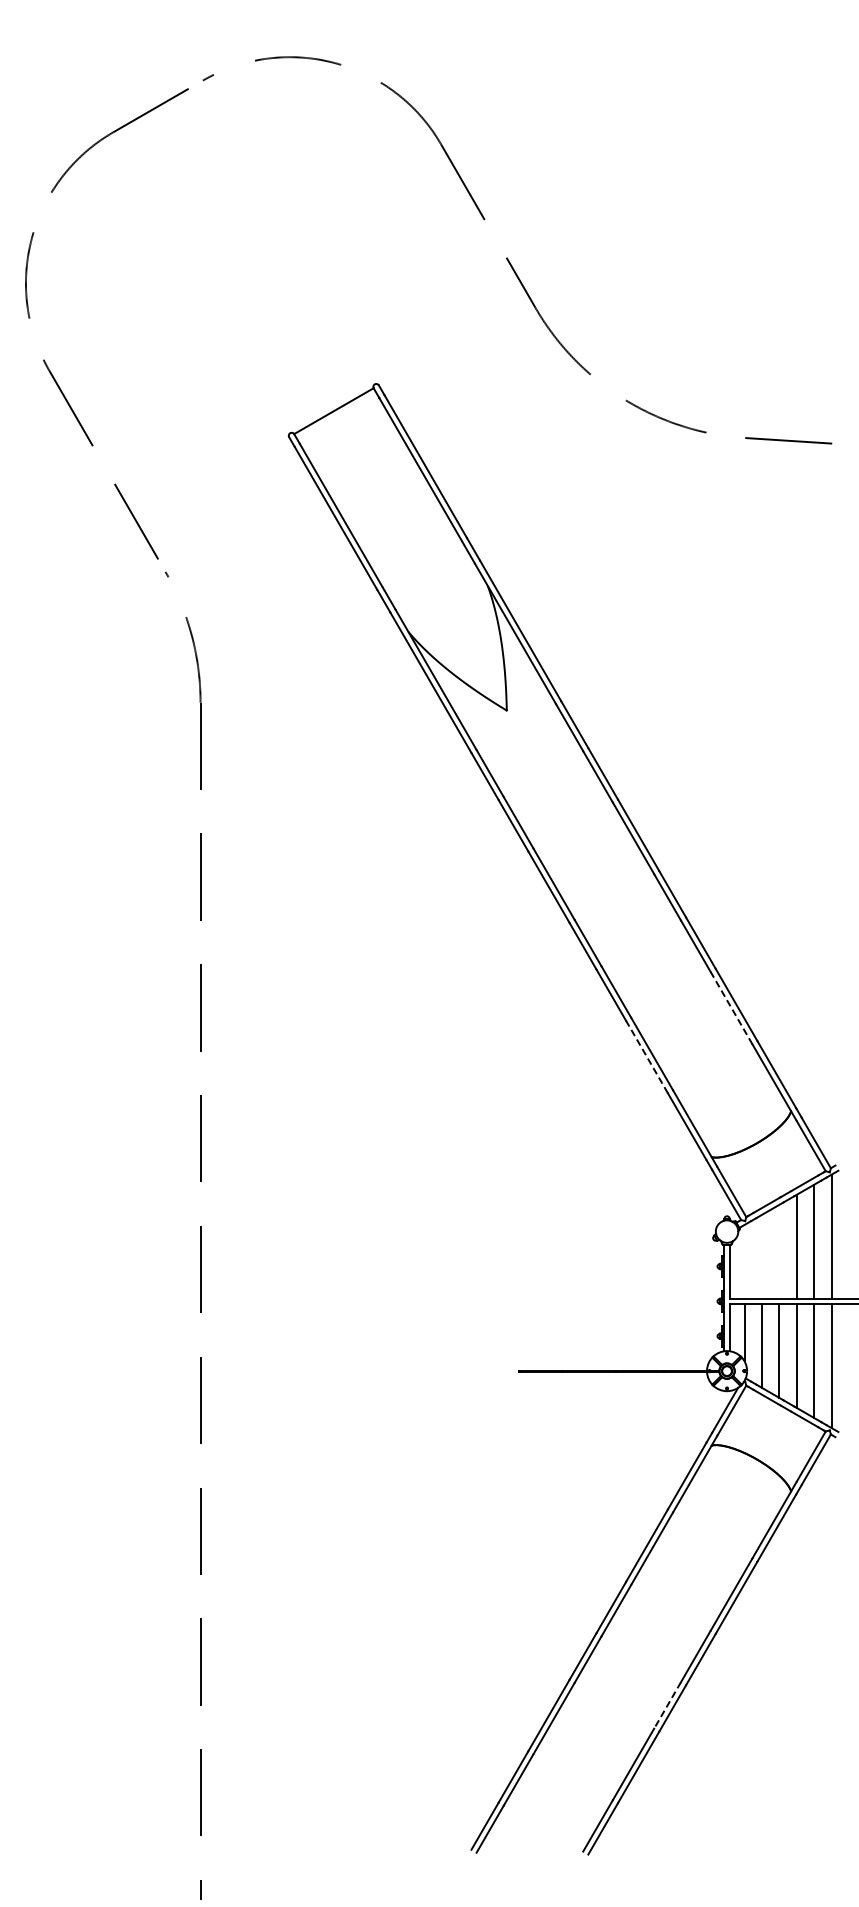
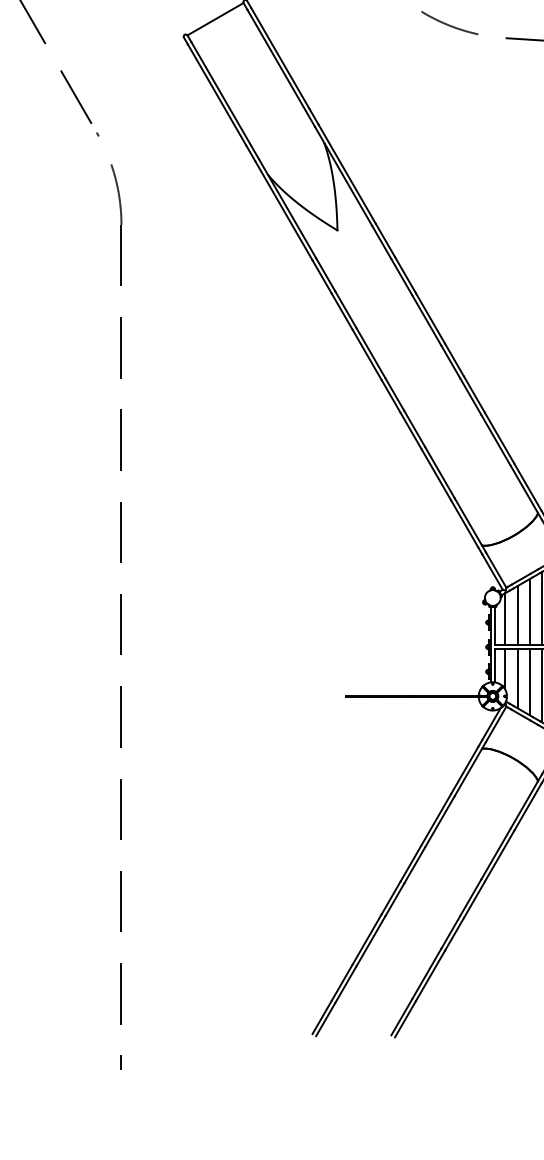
line: (731, 1008) -> (495, 440), dashed -> solid
line: (646, 1056) -> (436, 474), dashed -> solid
line: (779, 1251) -> (529, 612), added
line: (762, 1256) -> (517, 615), added
line: (744, 1261) -> (505, 619), added
line: (667, 1705) -> (450, 932), dashed -> solid

